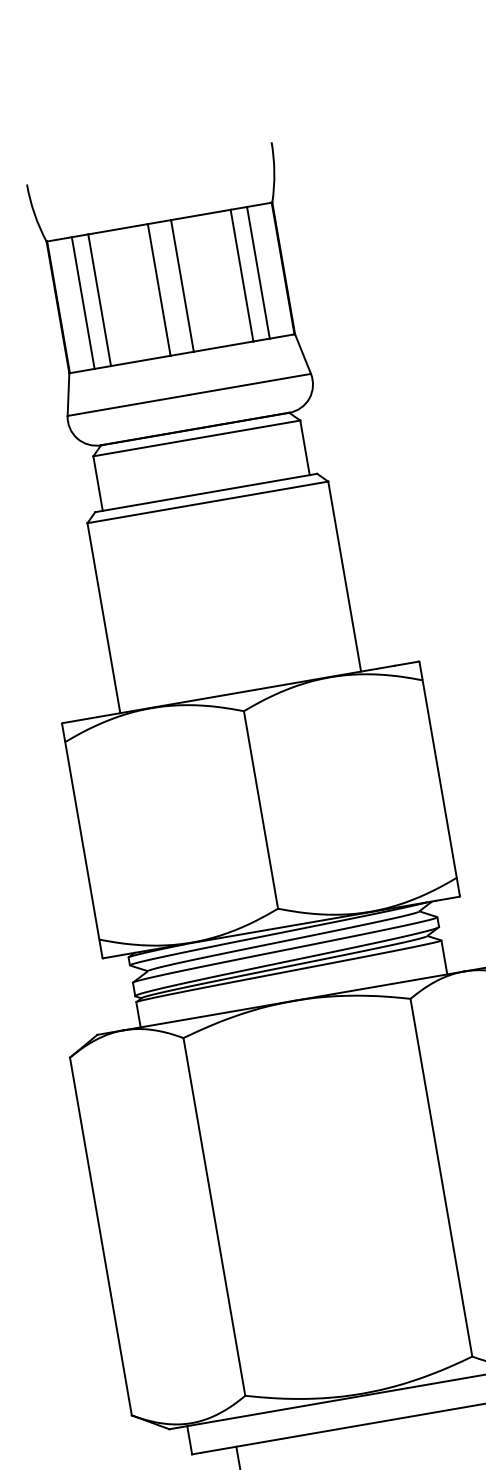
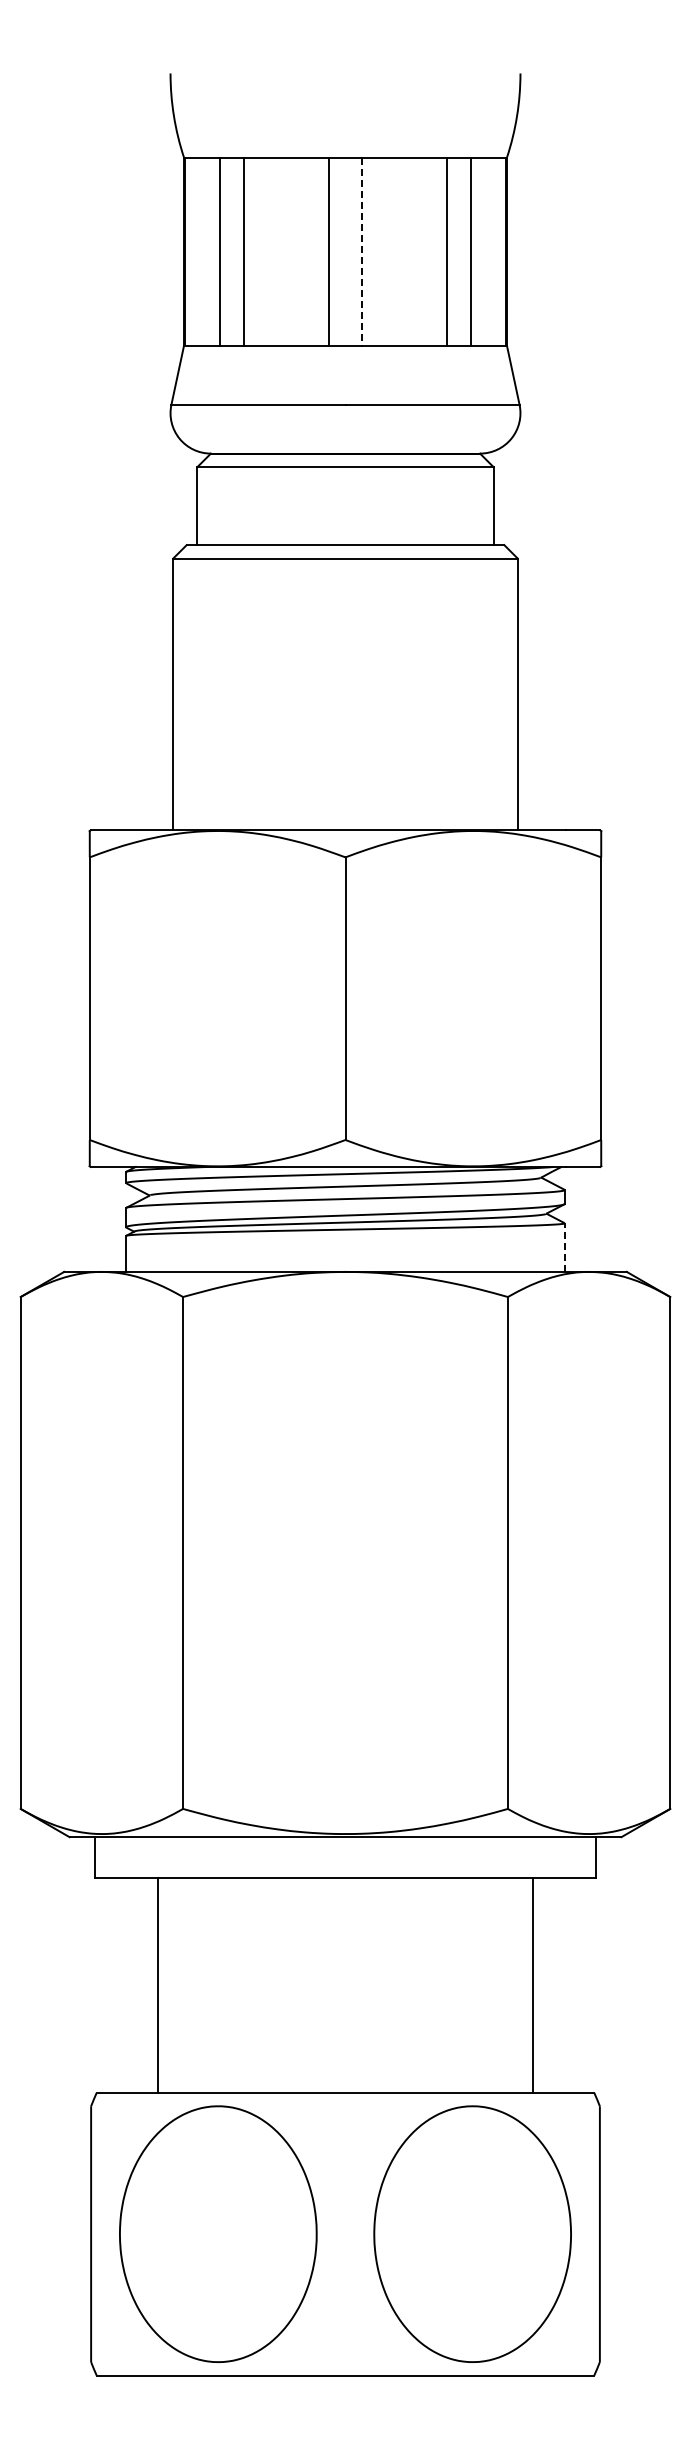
line: (182, 286) -> (362, 252), solid -> dashed
line: (444, 957) -> (564, 1247), solid -> dashed

